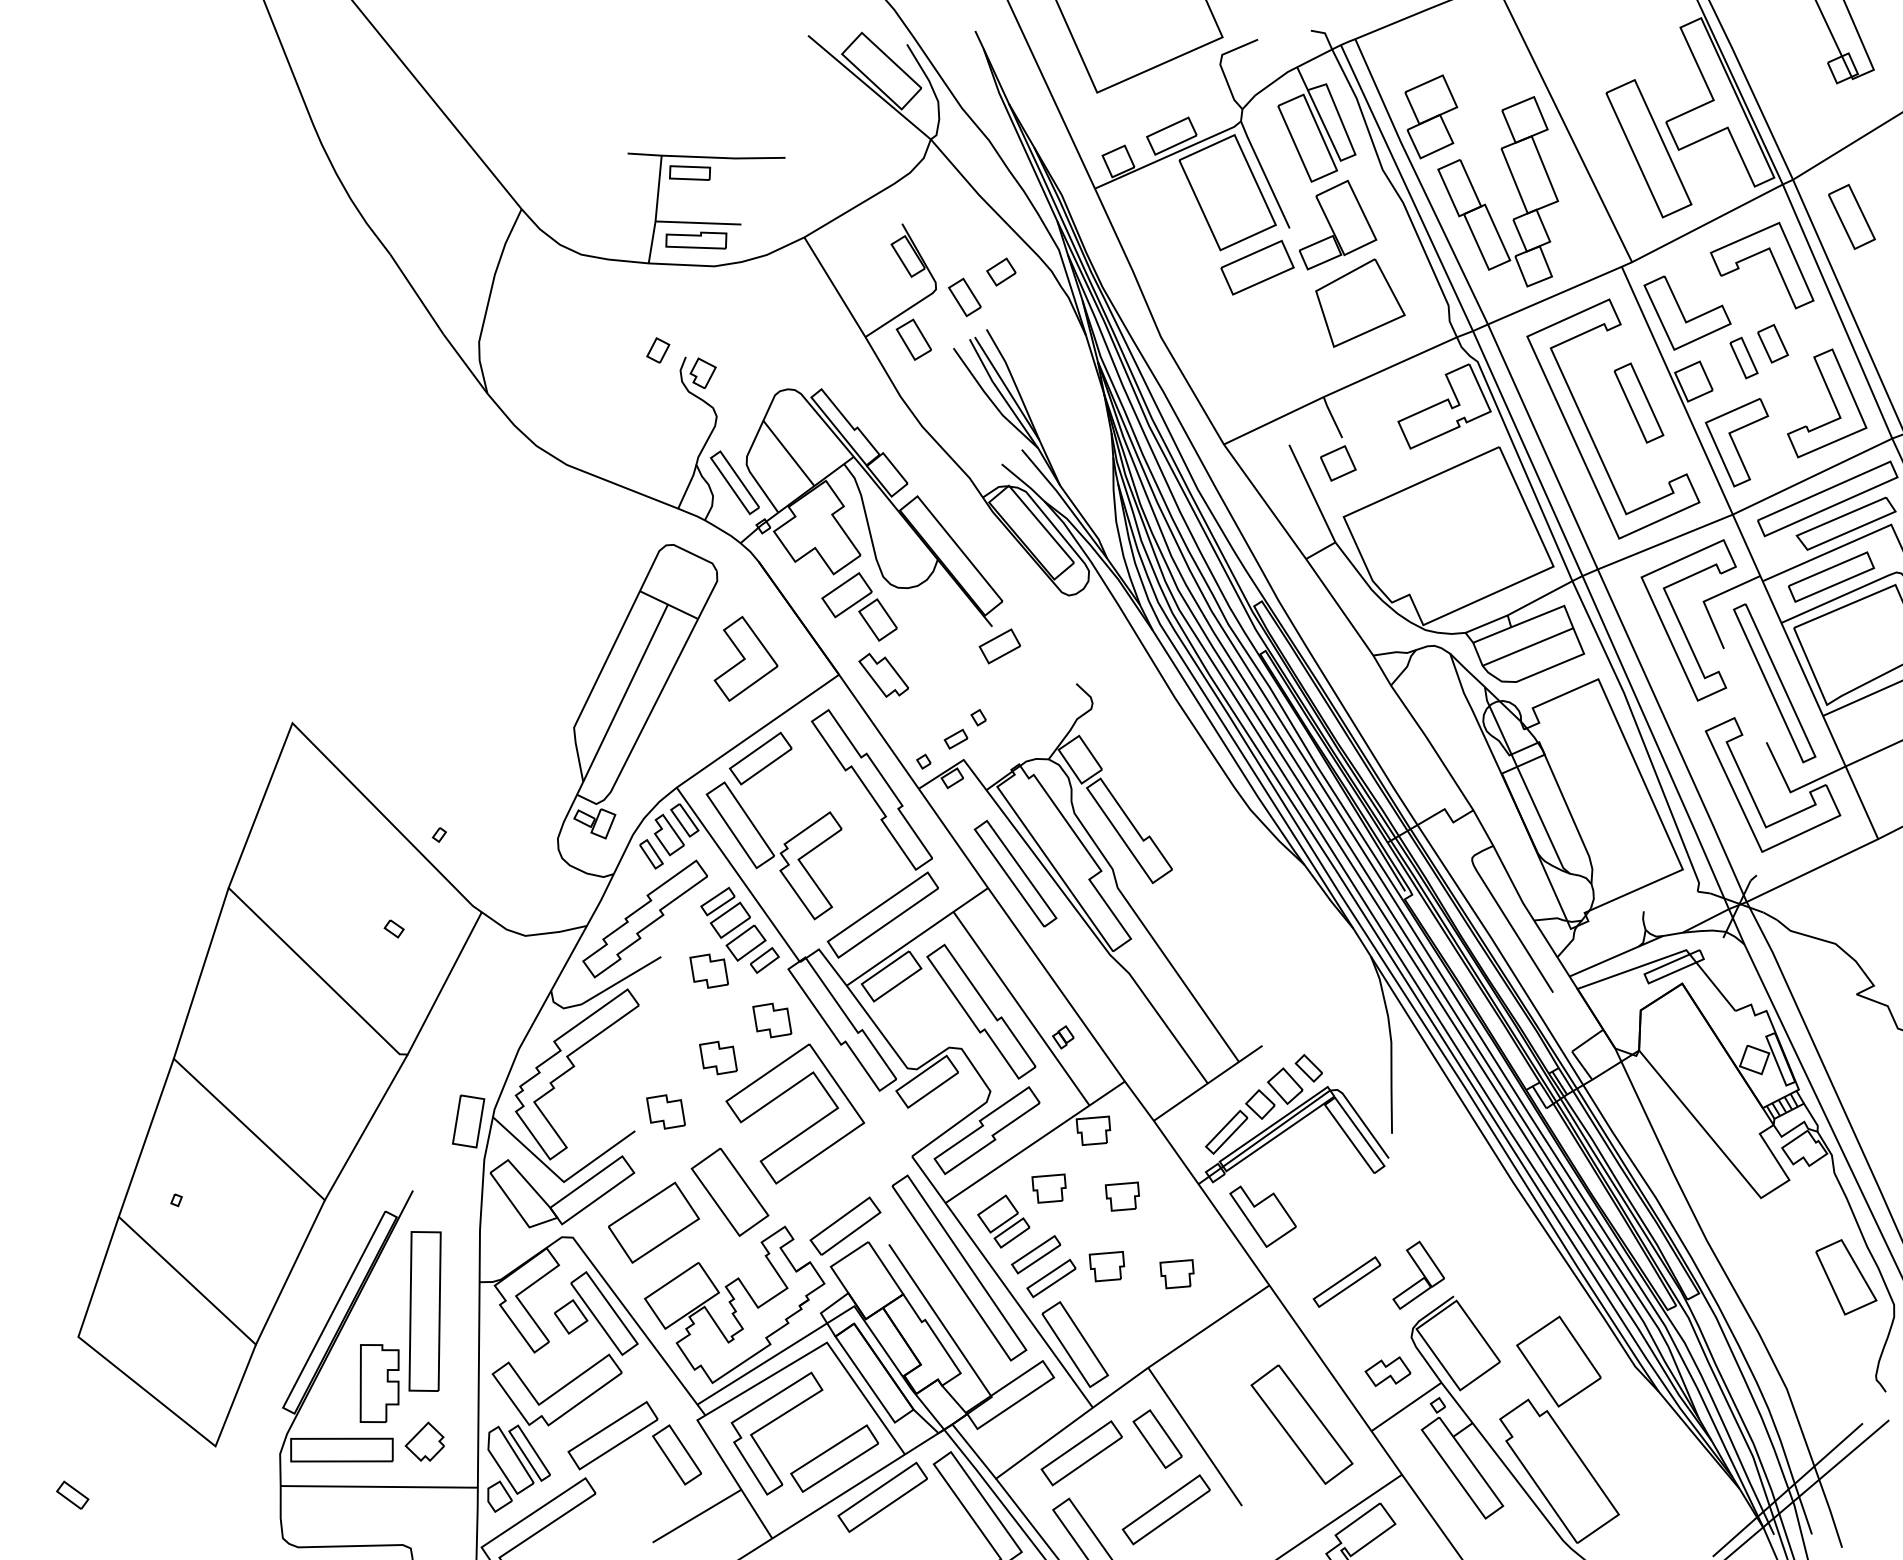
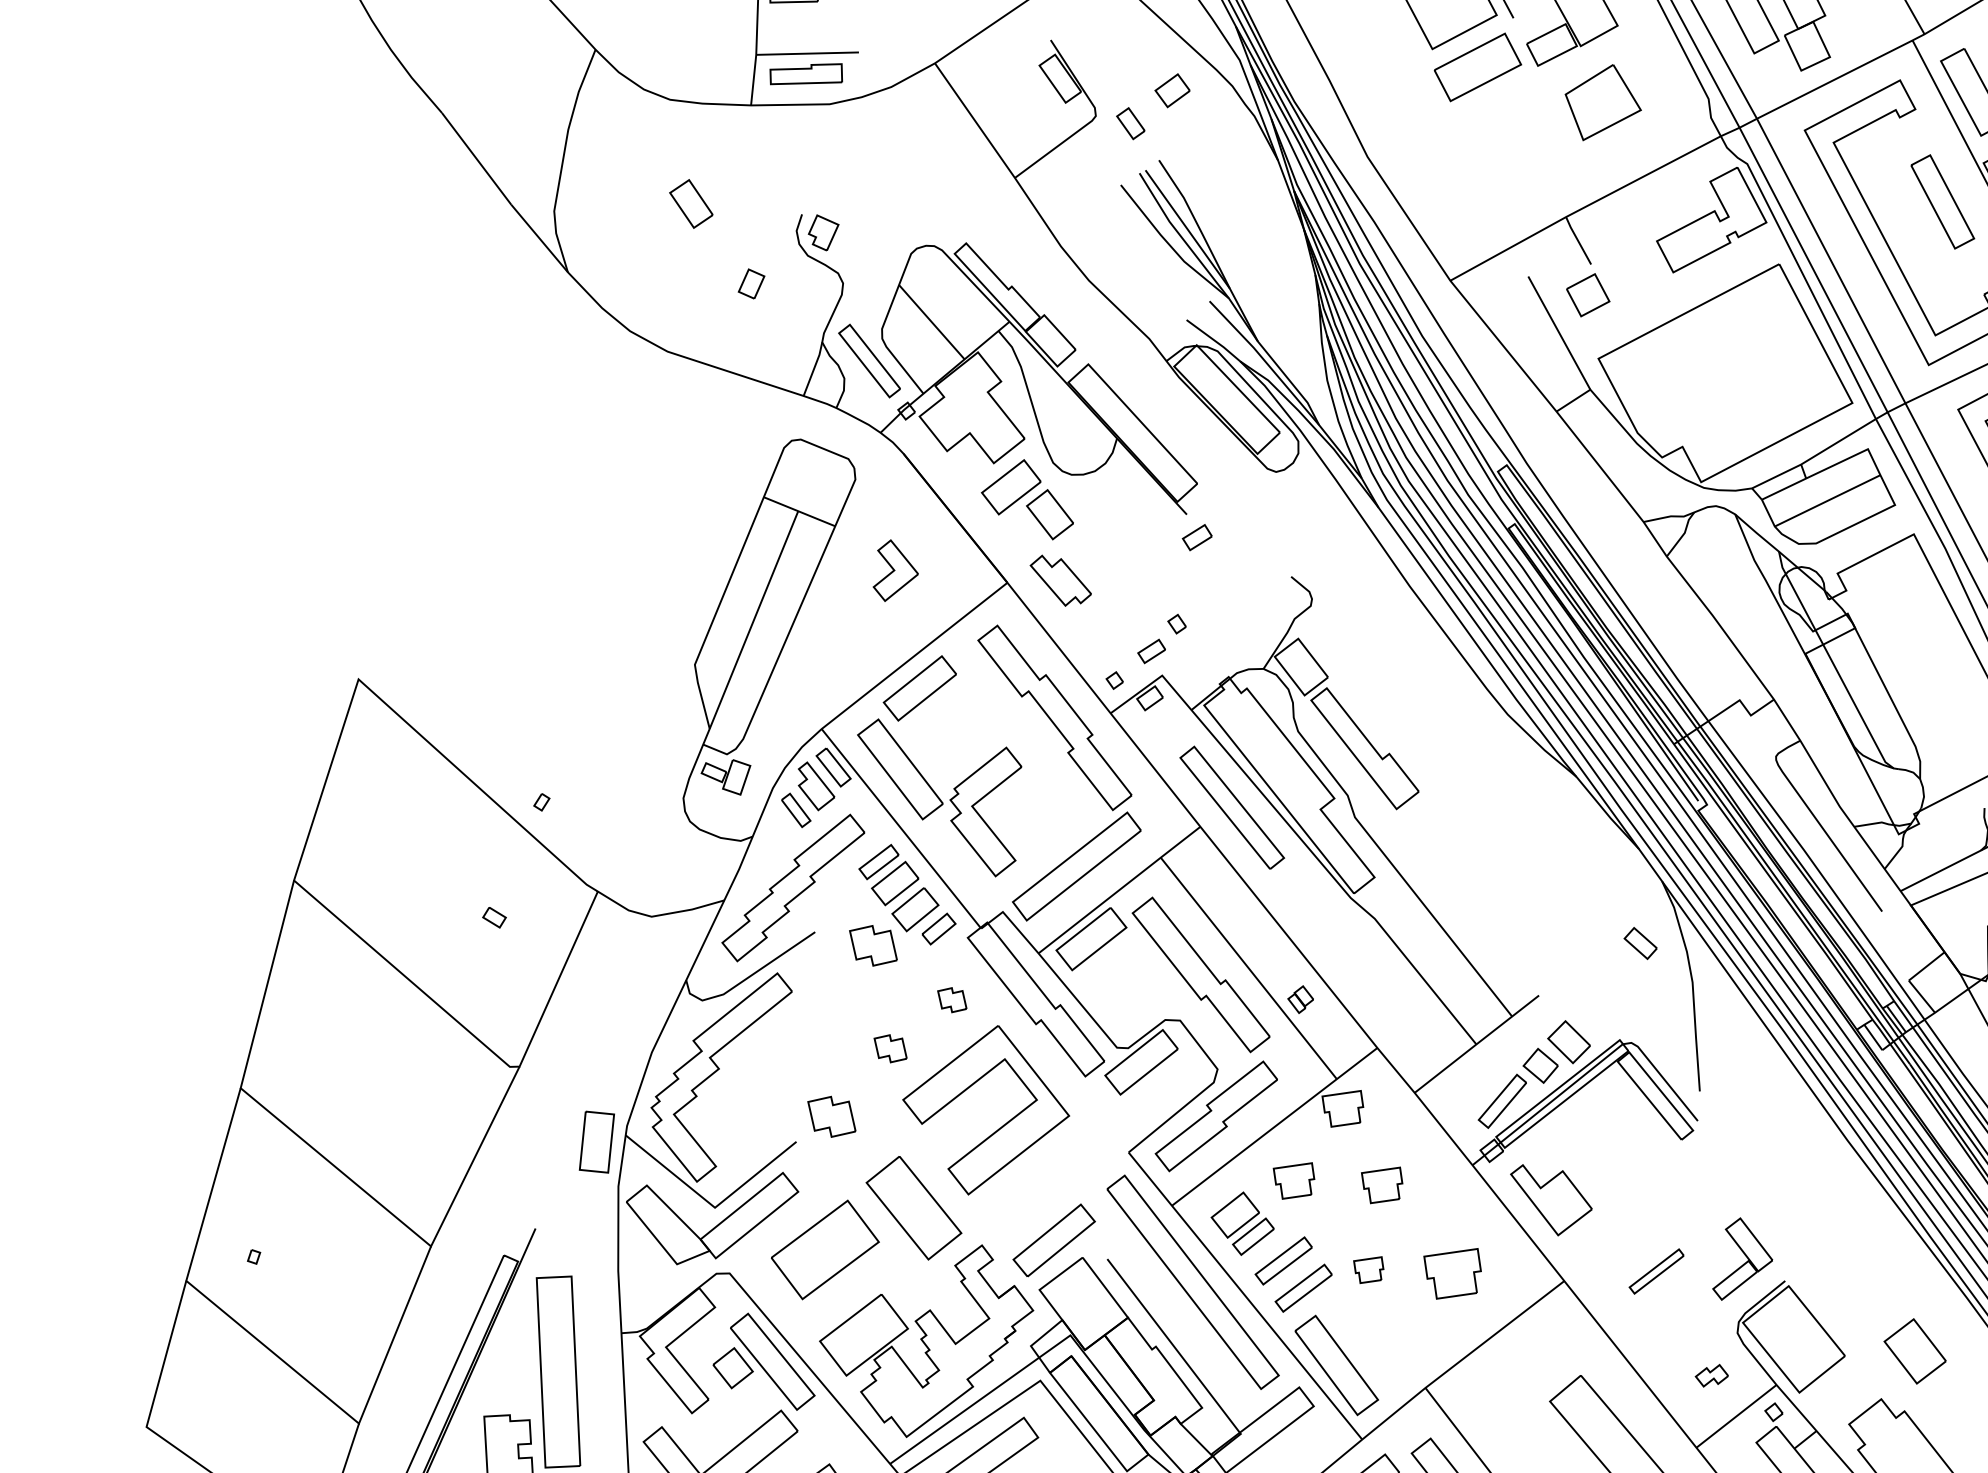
part: (964, 297) -> (1130, 123), size x0.7
part: (1360, 302) -> (1603, 101), size x0.7
part: (913, 339) -> (690, 203), moved
part: (658, 350) -> (751, 283), moved
part: (999, 646) -> (1196, 537), size x0.6
part: (745, 658) -> (894, 570), size x0.6
part: (772, 1020) -> (952, 1000), size x0.6
part: (718, 1057) -> (890, 1048), size x0.7
part: (1308, 1068) -> (1640, 943), moved
part: (1106, 1266) -> (1368, 1270), size x0.7
part: (1176, 1274) -> (1452, 1274), size x1.4
part: (1346, 1281) -> (1655, 1270), size x0.7
part: (1558, 1361) -> (1914, 1351), size x0.6
part: (1387, 1371) -> (1711, 1375), size x0.6

